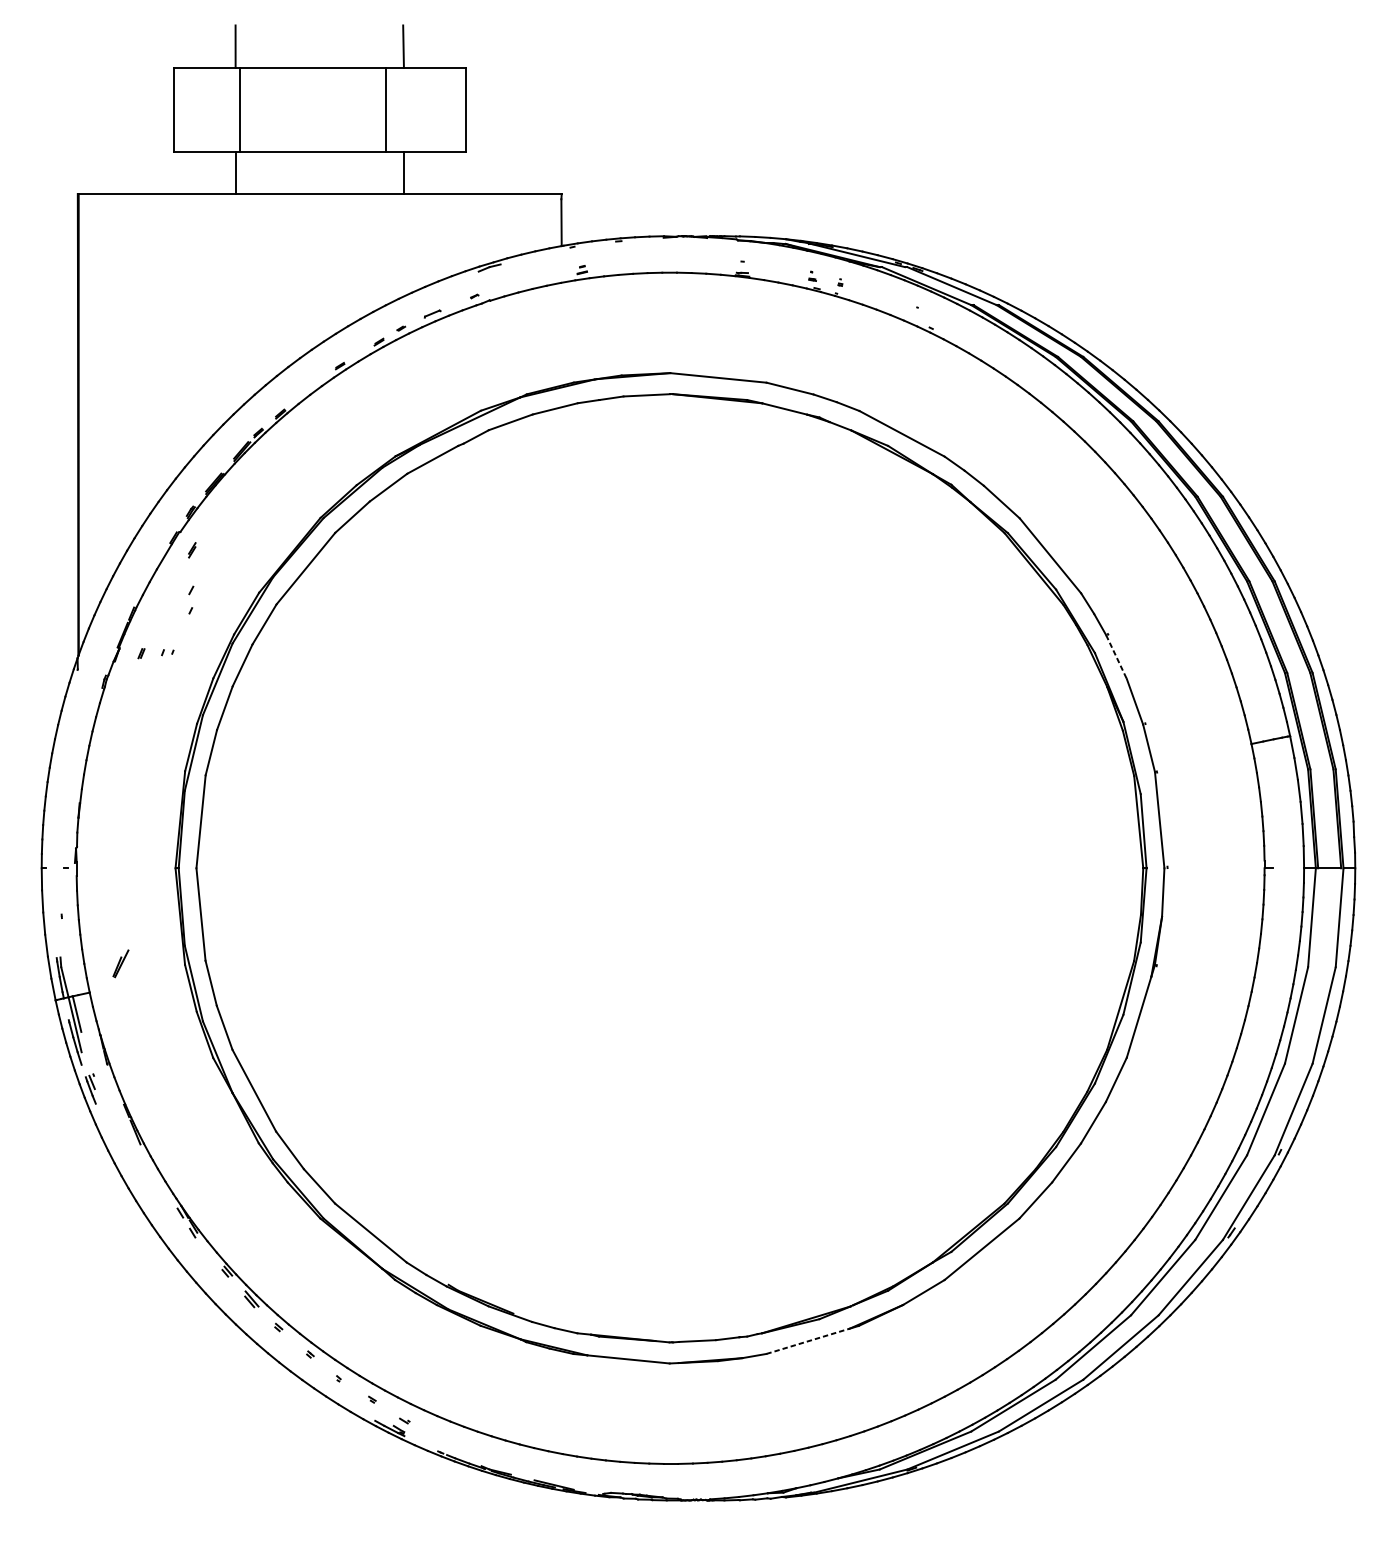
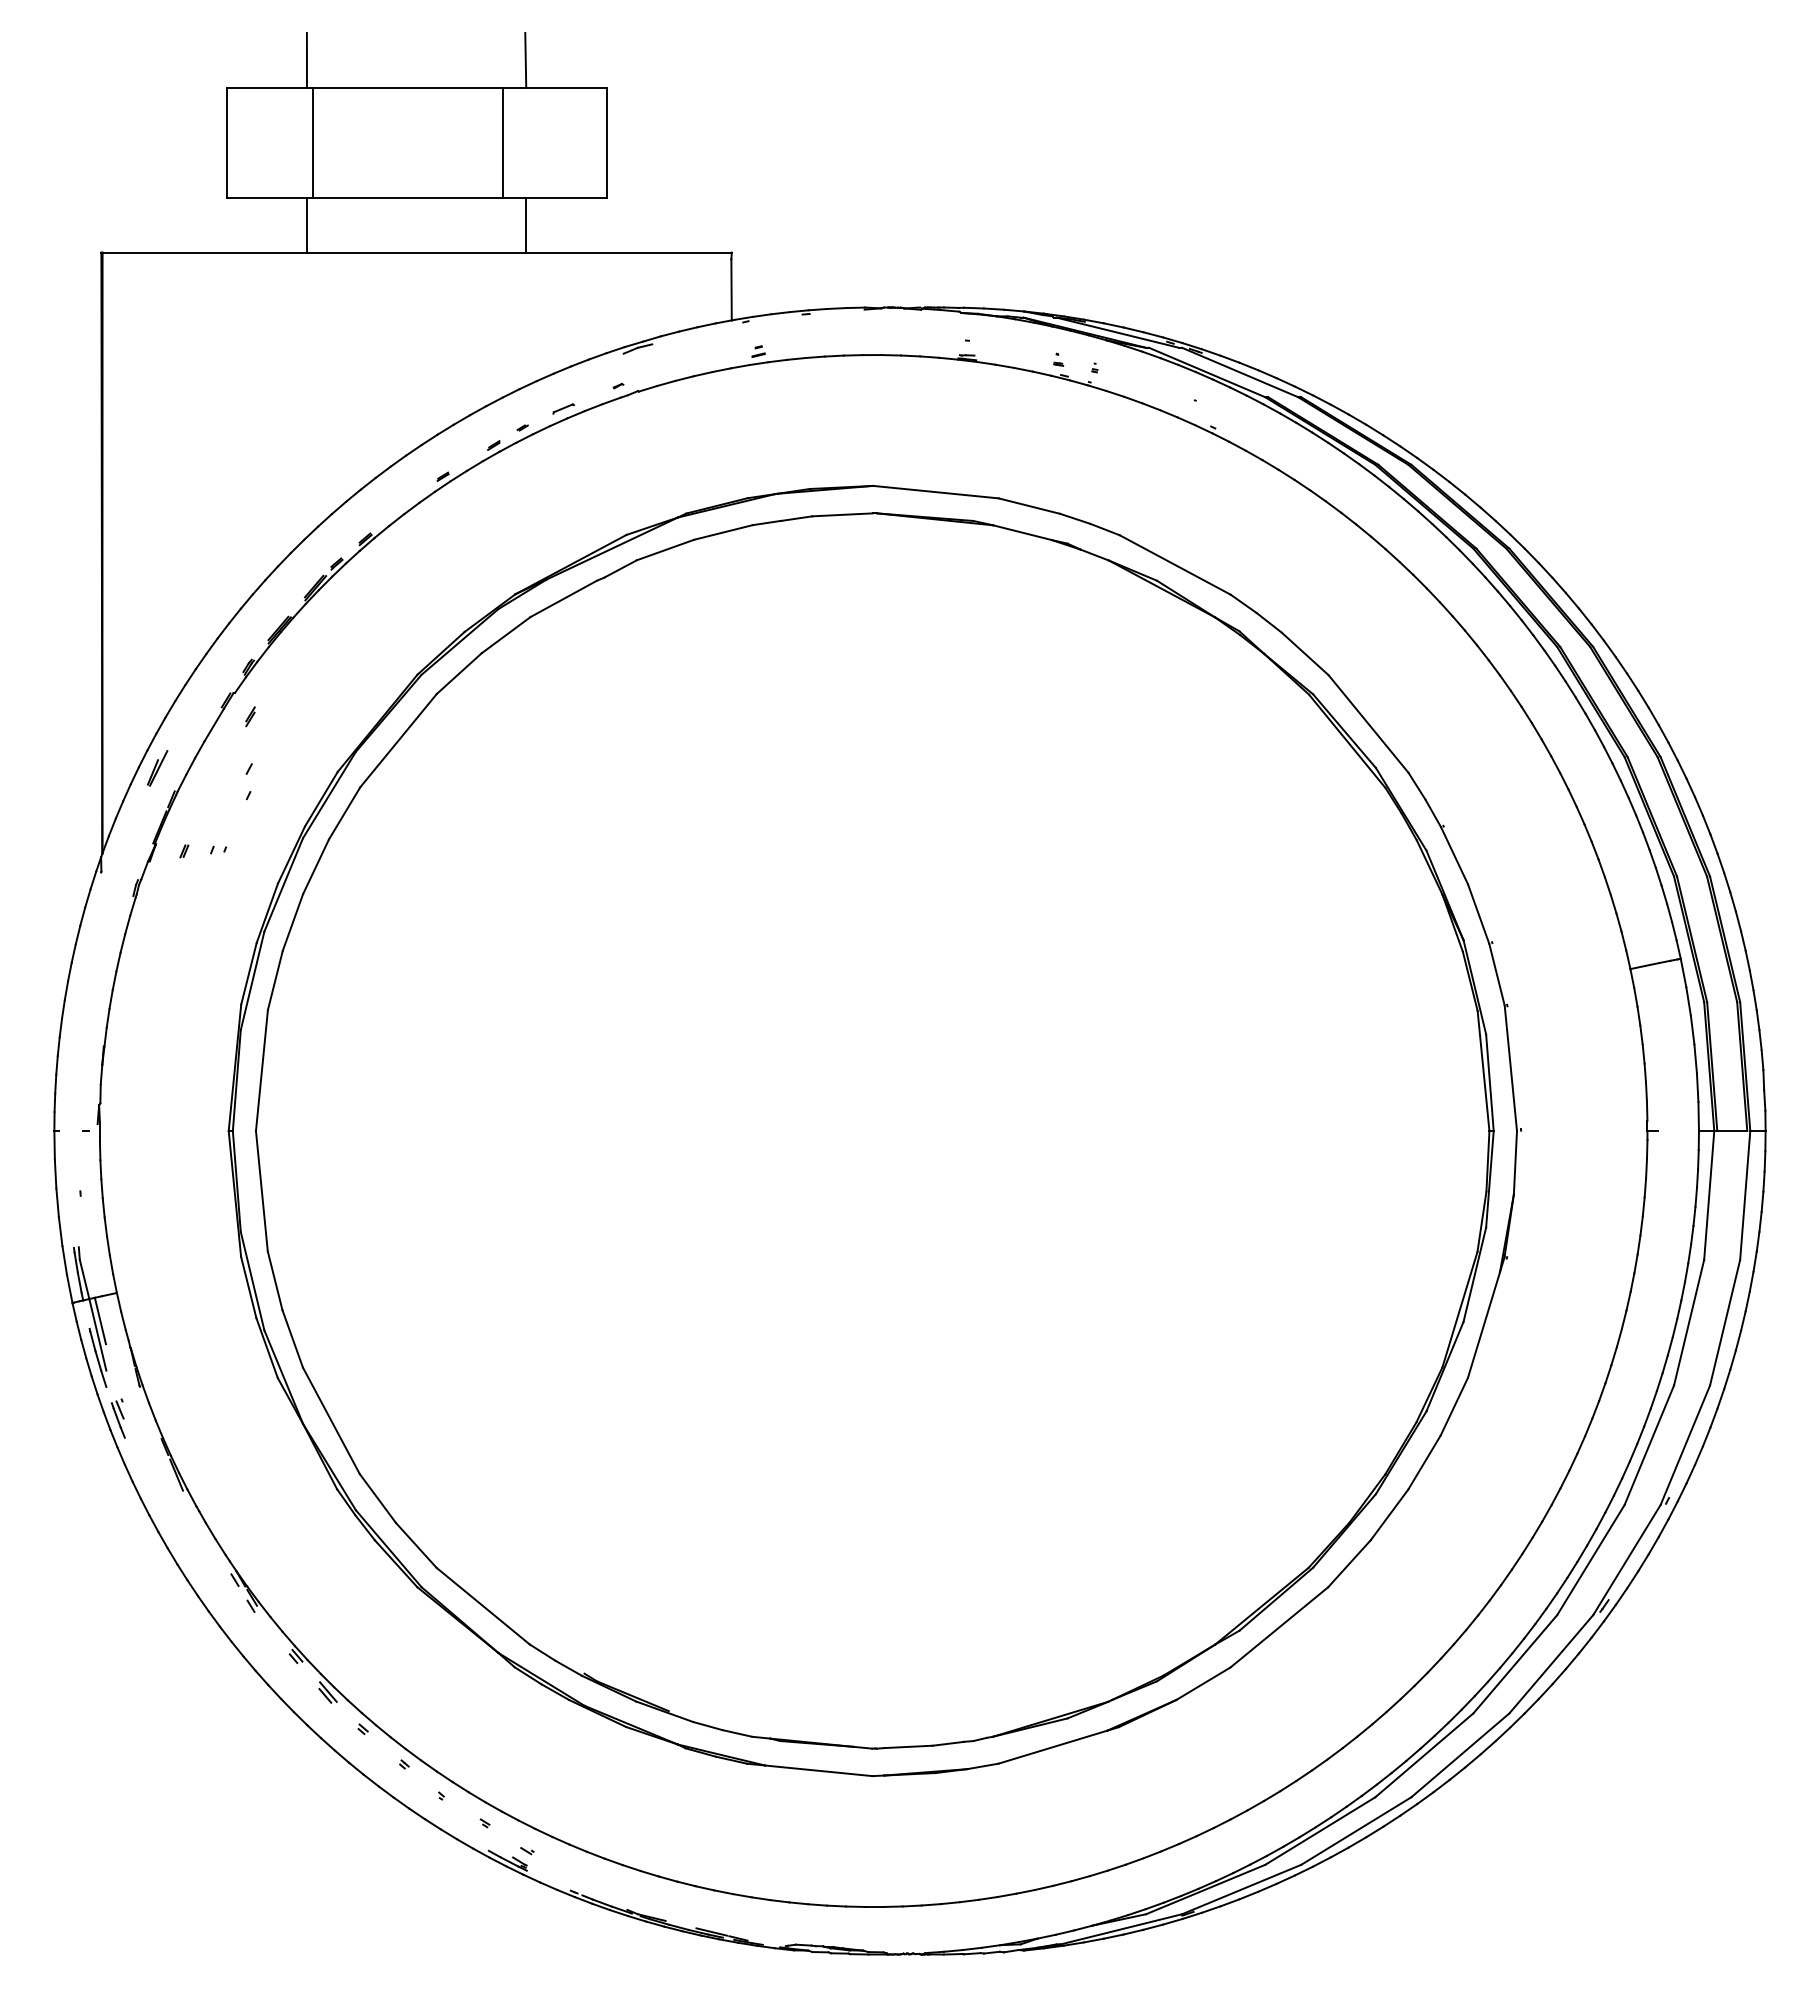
line: (1116, 656) -> (1454, 855), dashed -> solid
part: (120, 963) -> (157, 768), moved
line: (807, 1341) -> (1052, 1747), dashed -> solid

